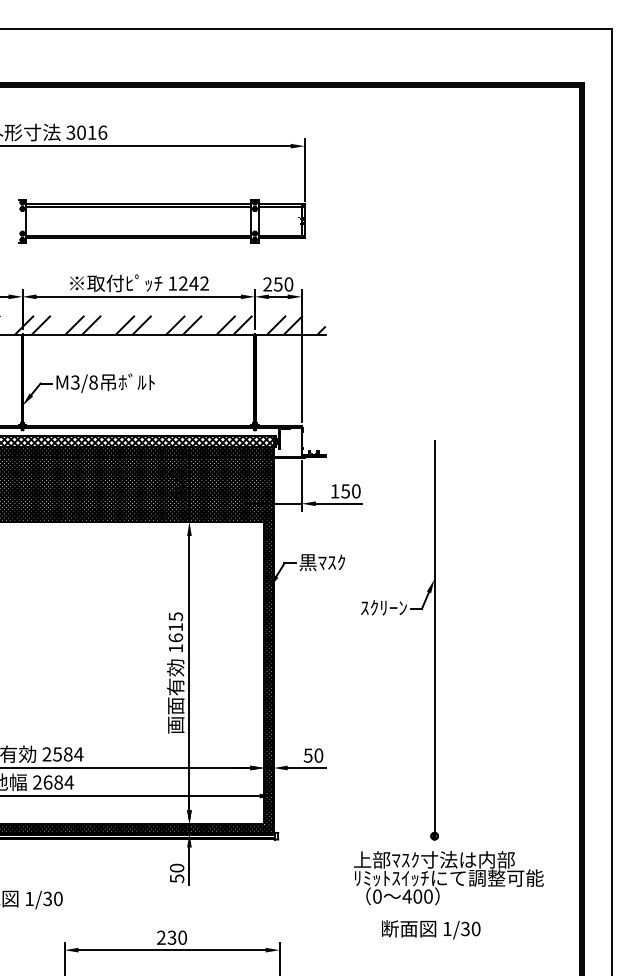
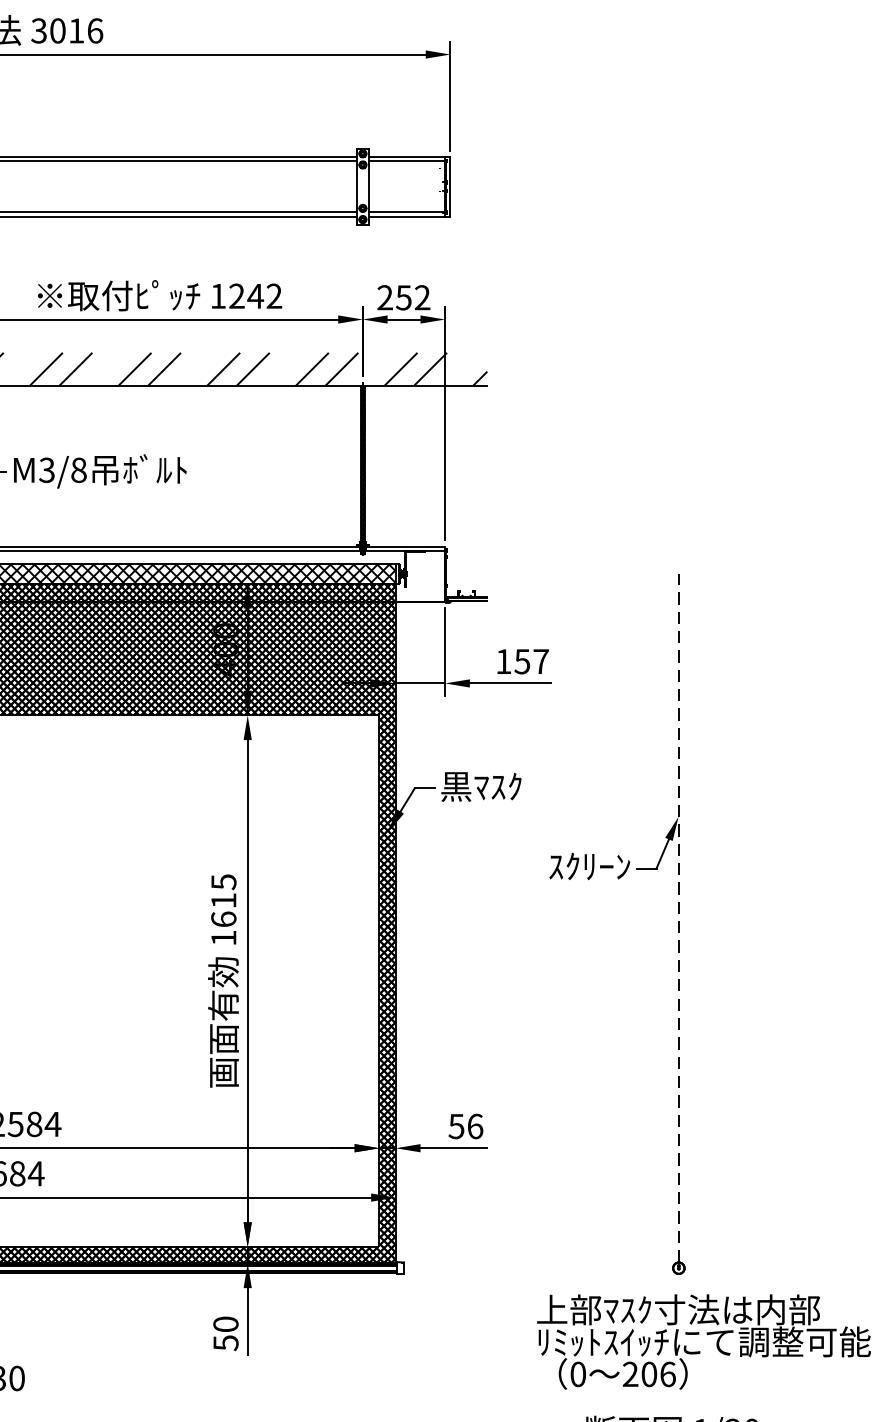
text: (288, 284) -> (421, 297), 250 -> 252
text: (356, 491) -> (541, 661), 150 -> 157
line: (434, 637) -> (678, 918), solid -> dashed
text: (318, 755) -> (474, 1126), 50 -> 56
text: (417, 896) -> (648, 1374), 400 -> 206

